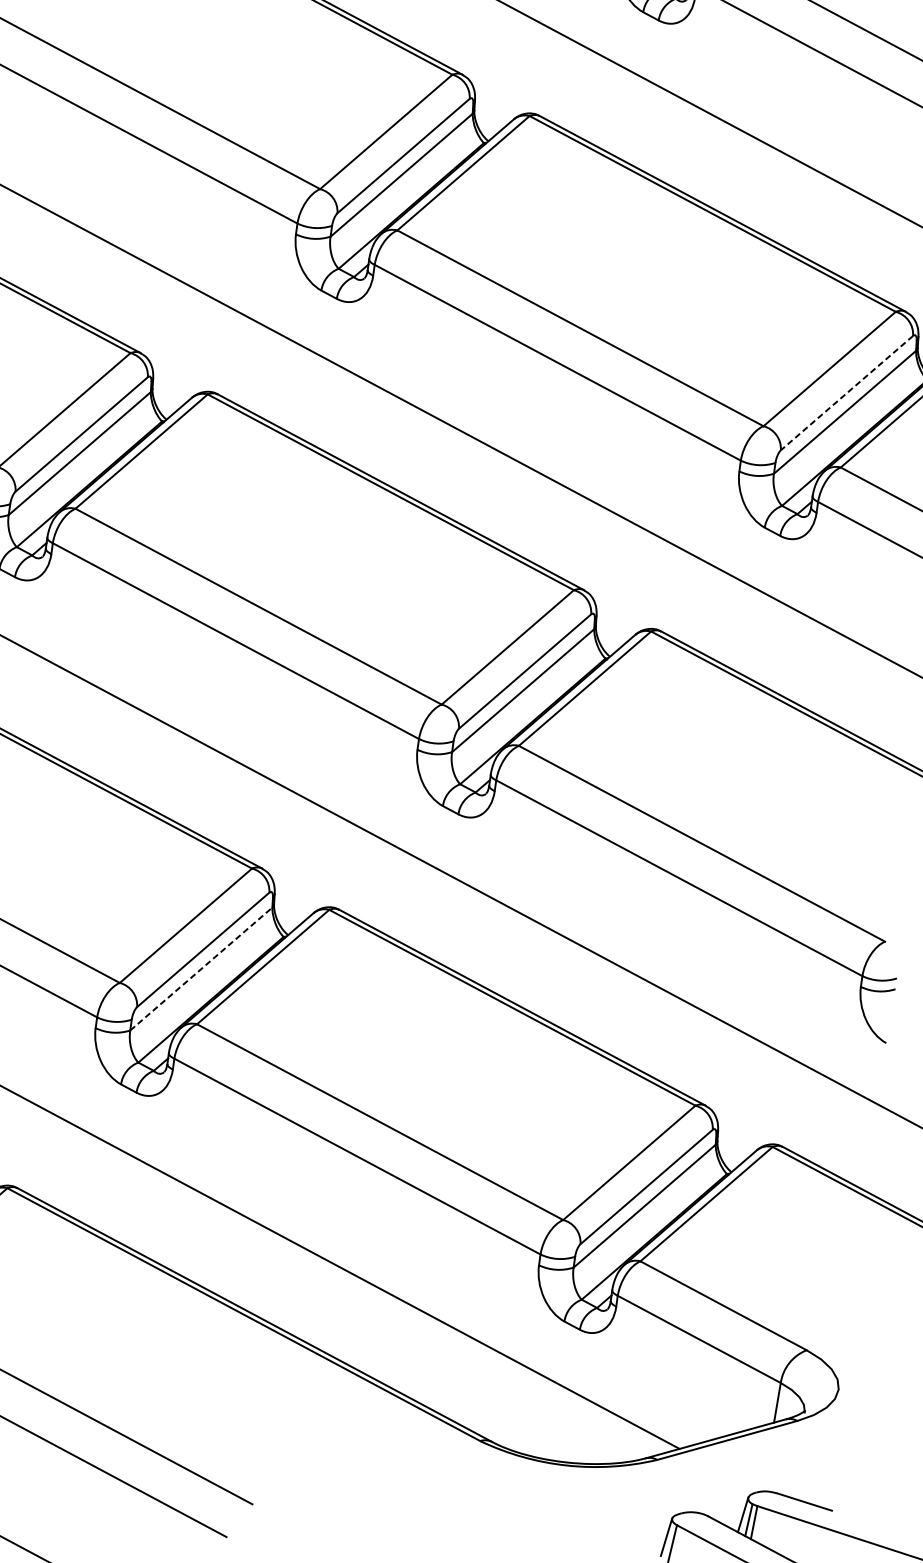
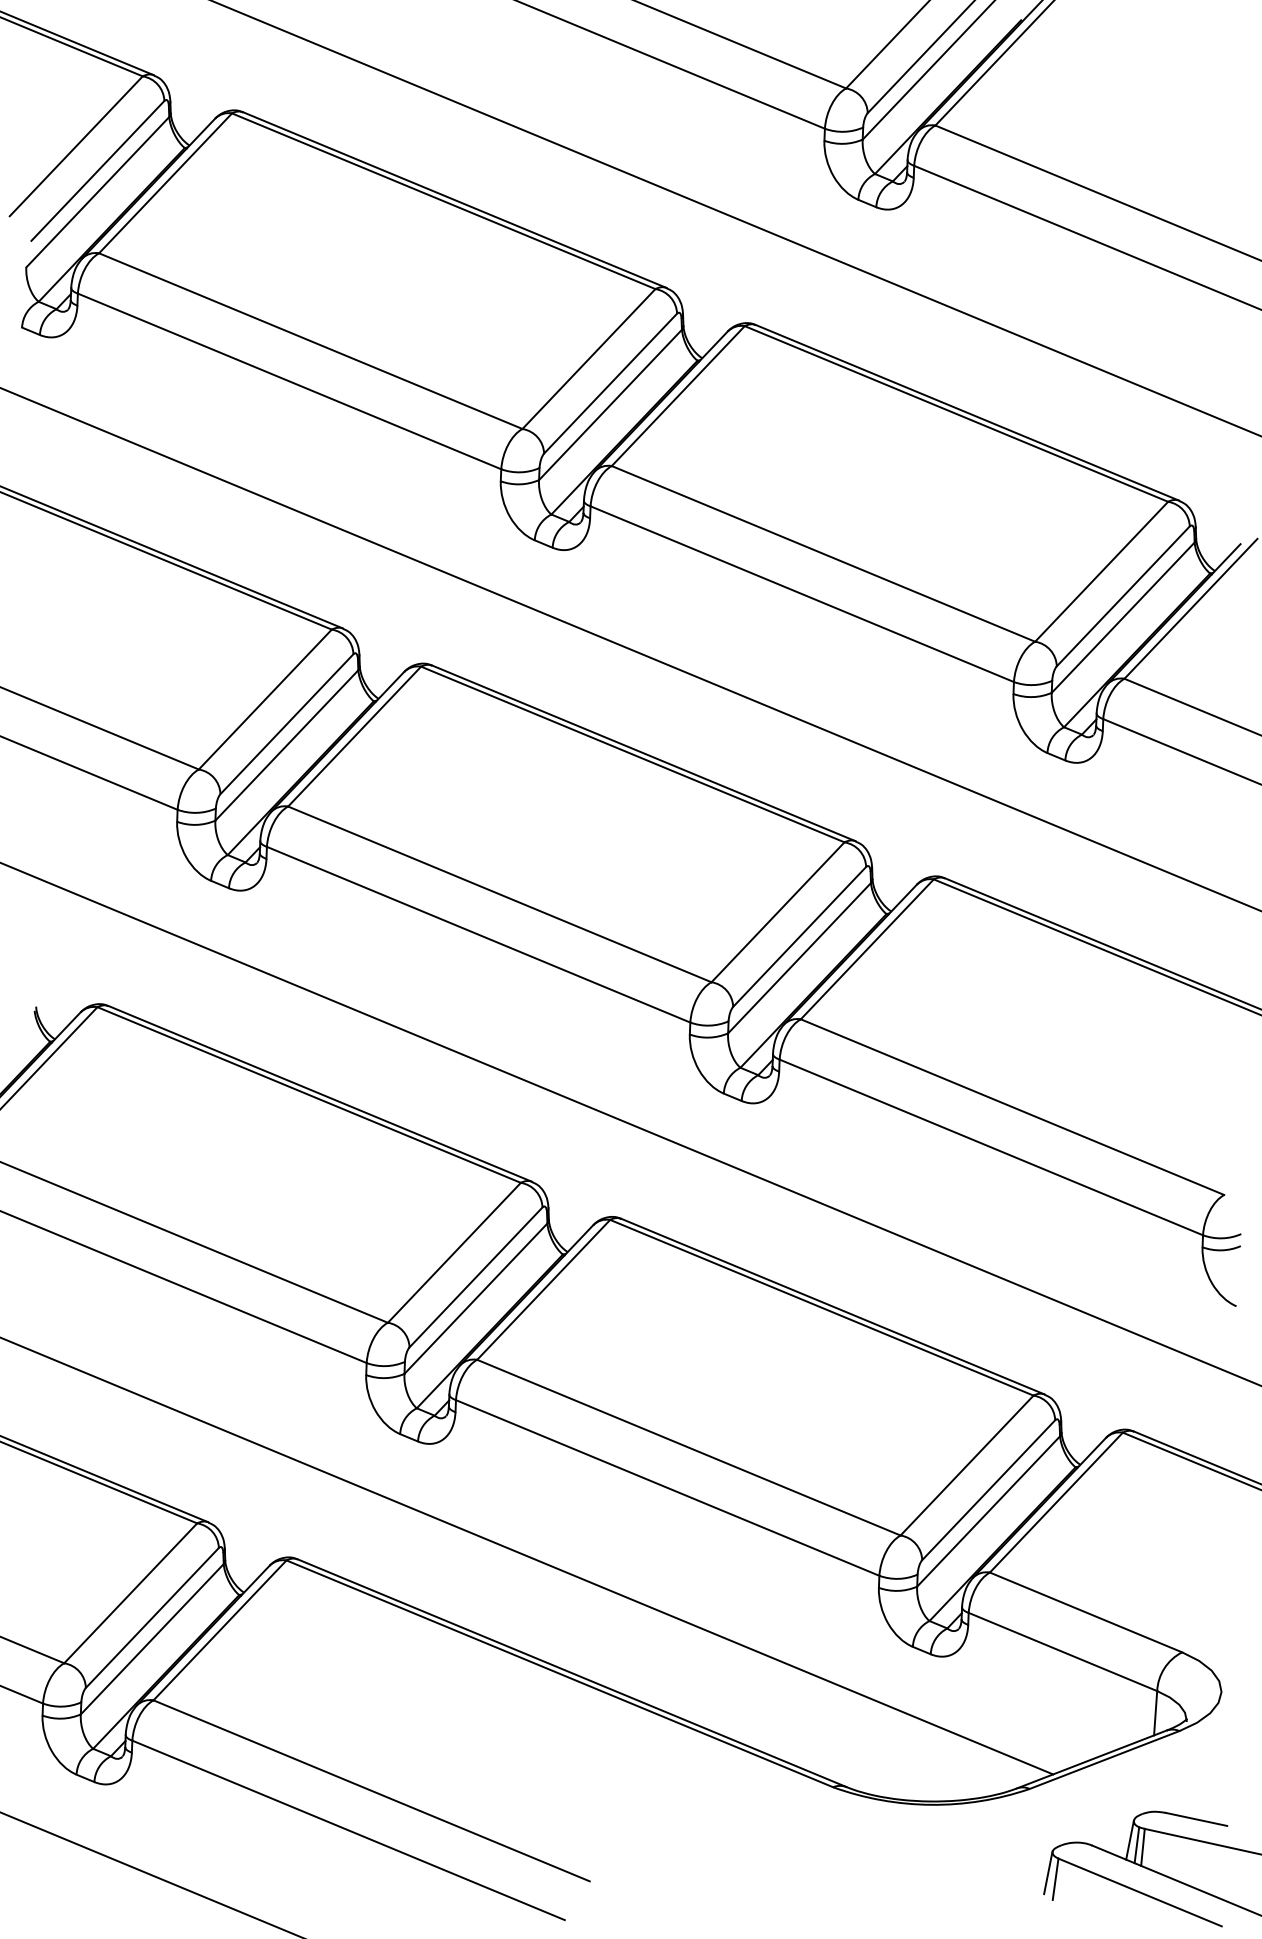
line: (847, 393) -> (1123, 596), dashed -> solid
line: (200, 968) -> (475, 1298), dashed -> solid

